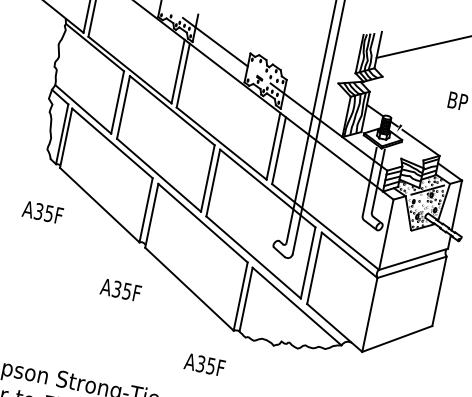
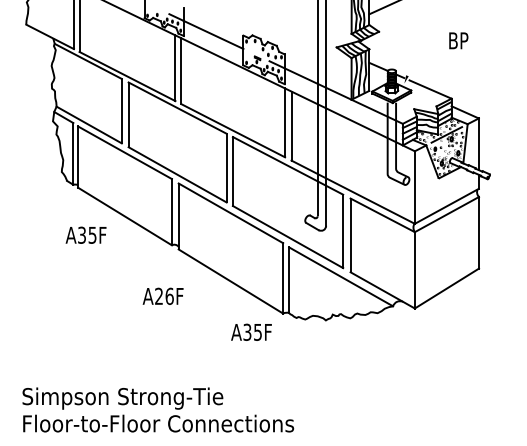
text: (42, 211) -> (85, 234), moved
text: (122, 290) -> (164, 296), A35F -> A26F
text: (204, 364) -> (251, 331), moved

